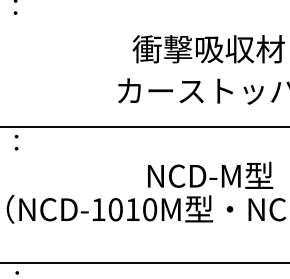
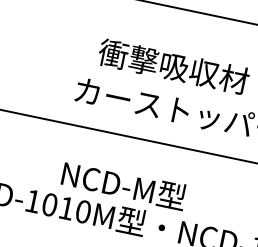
text: (210, 174) -> (124, 184), moved

